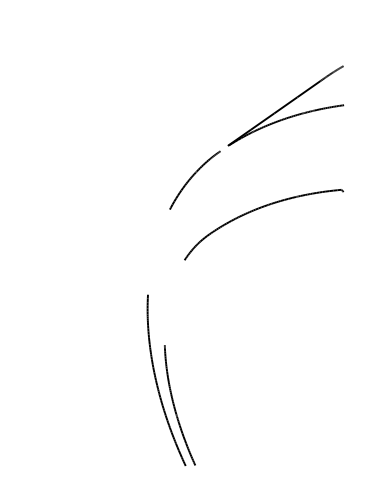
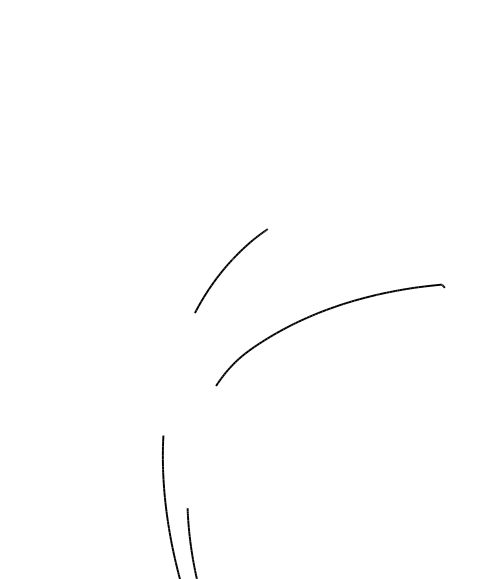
part: (285, 105) -> (361, 163), removed

